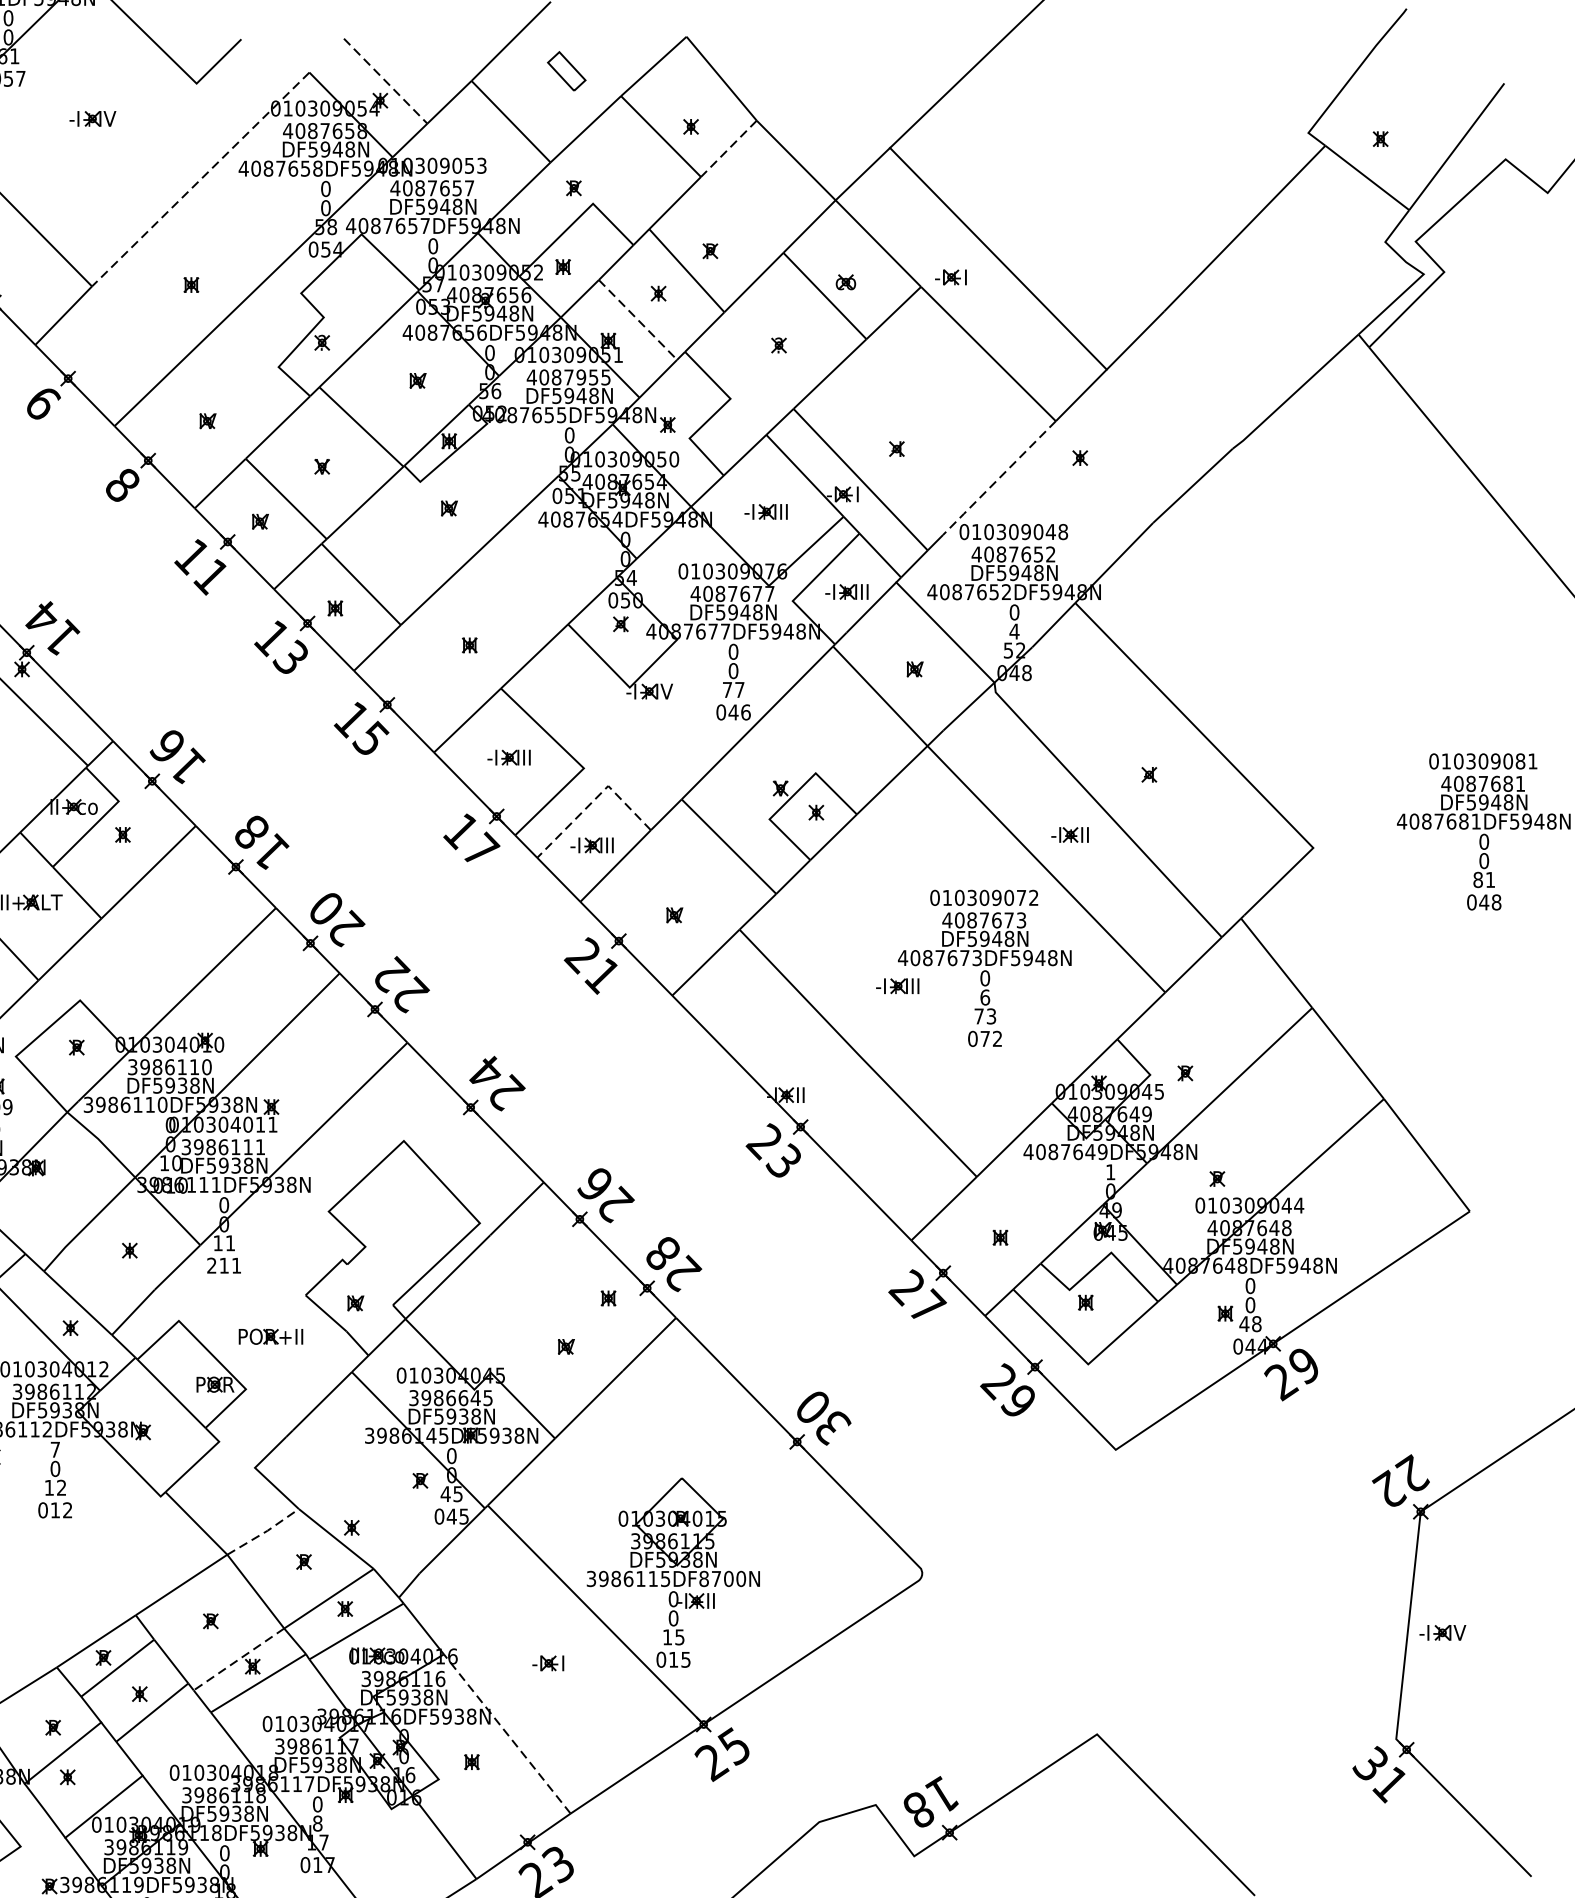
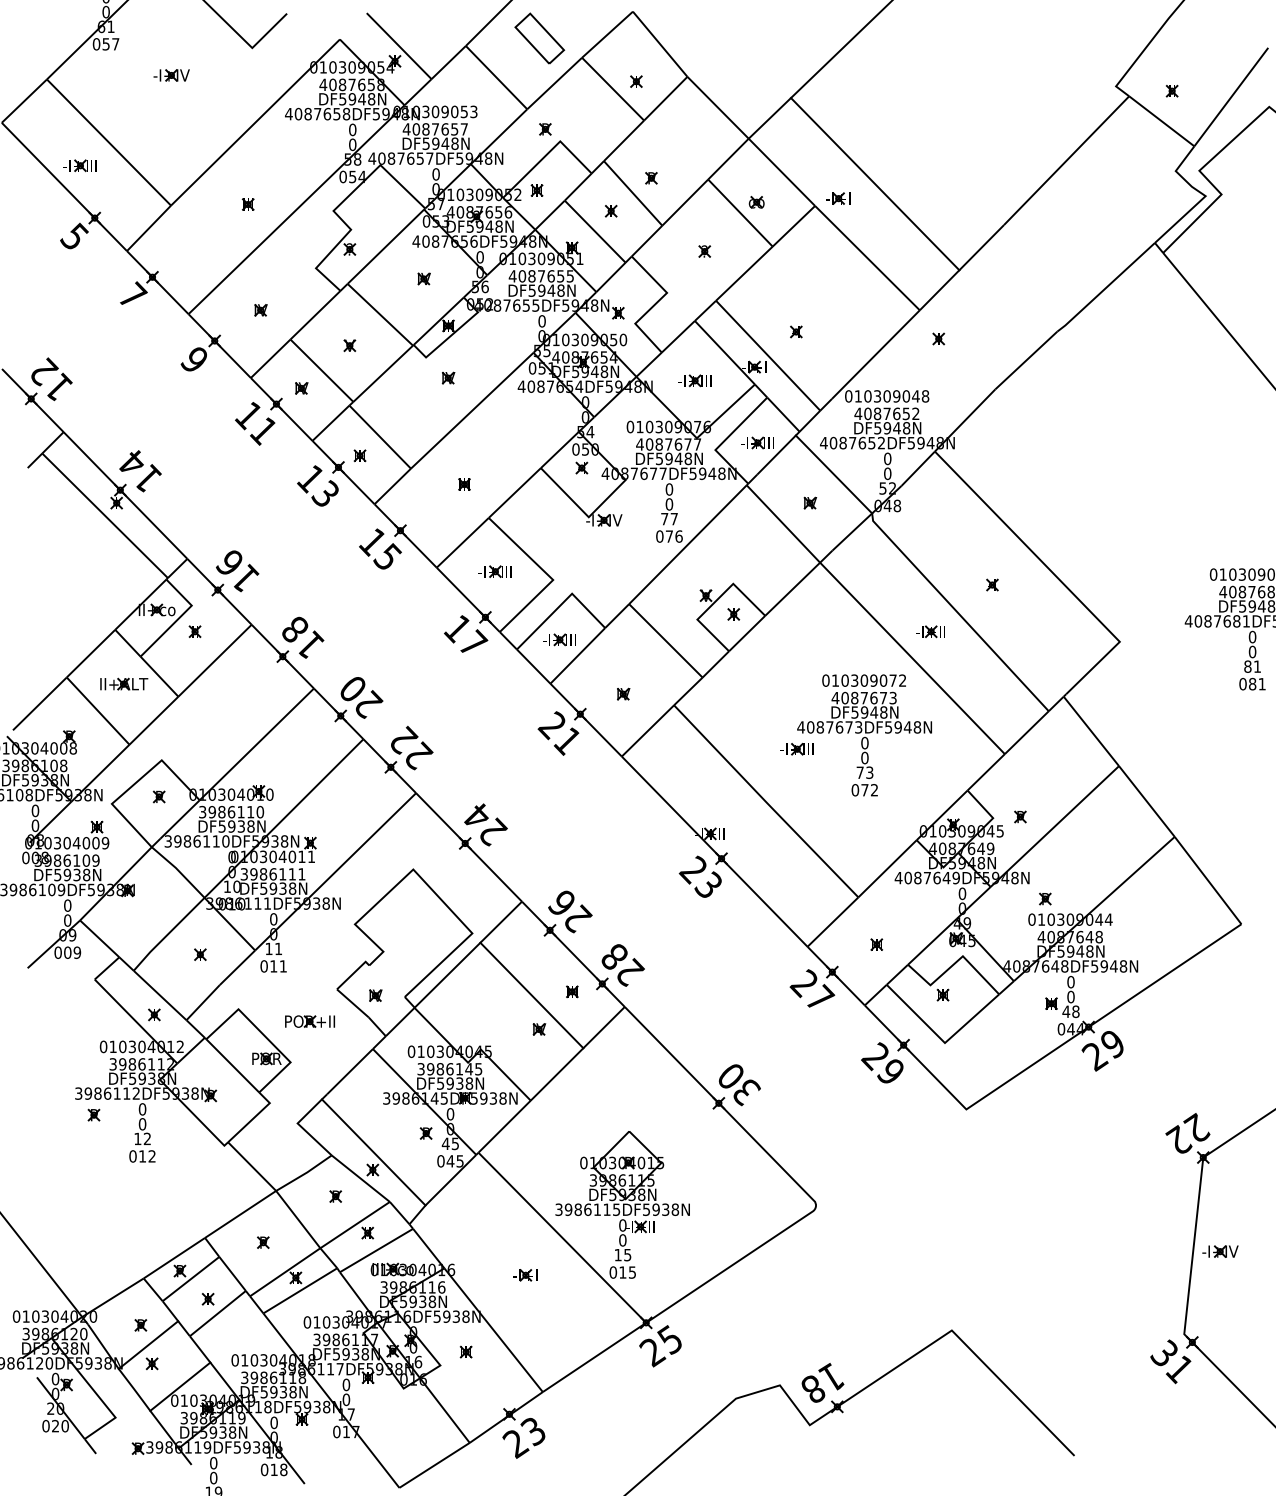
part: (566, 71) -> (539, 38), size x1.67
line: (386, 81) -> (399, 46), dashed -> solid
line: (728, 148) -> (665, 98), dashed -> solid
line: (200, 179) -> (255, 122), dashed -> solid
line: (638, 321) -> (595, 232), dashed -> solid
text: (580, 377) -> (550, 276), 4087955 -> 4087655
text: (43, 402) -> (133, 295), 6 -> 7
line: (998, 479) -> (875, 355), dashed -> solid
text: (120, 484) -> (193, 359), 8 -> 9
text: (1014, 631) -> (887, 473), 4 -> 0
text: (733, 712) -> (669, 536), 046 -> 076
line: (594, 799) -> (561, 604), dashed -> solid
text: (1489, 901) -> (1256, 683), 048 -> 081
text: (984, 996) -> (864, 757), 6 -> 0
text: (1110, 1171) -> (962, 893), 1 -> 0
text: (211, 1265) -> (263, 966), 211 -> 011
line: (556, 1303) -> (531, 995), added
text: (463, 1398) -> (459, 1069), 3986645 -> 3986145
text: (55, 1449) -> (142, 1109), 7 -> 0
line: (352, 1505) -> (373, 1152), added
line: (263, 1532) -> (304, 1173), dashed -> solid
text: (722, 1578) -> (660, 1209), 3986115DF8700N -> 3986115DF5938N
line: (239, 1659) -> (285, 1272), dashed -> solid
line: (507, 1733) -> (493, 1329), dashed -> solid
text: (317, 1823) -> (346, 1399), 8 -> 0

